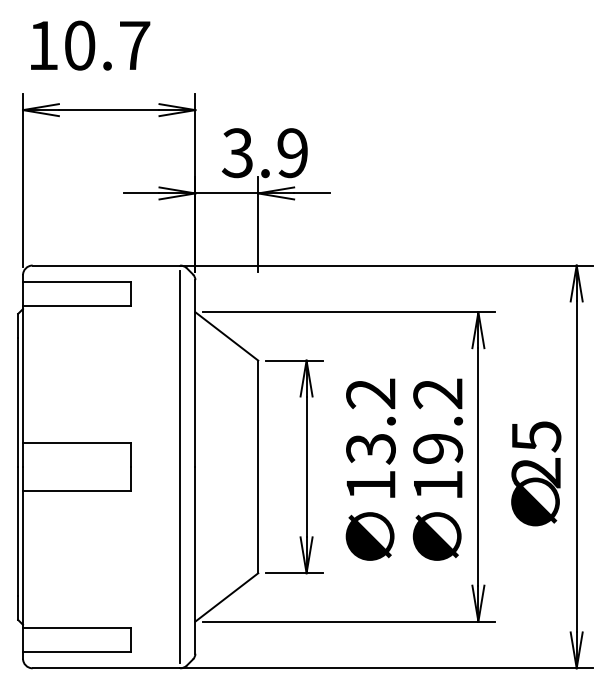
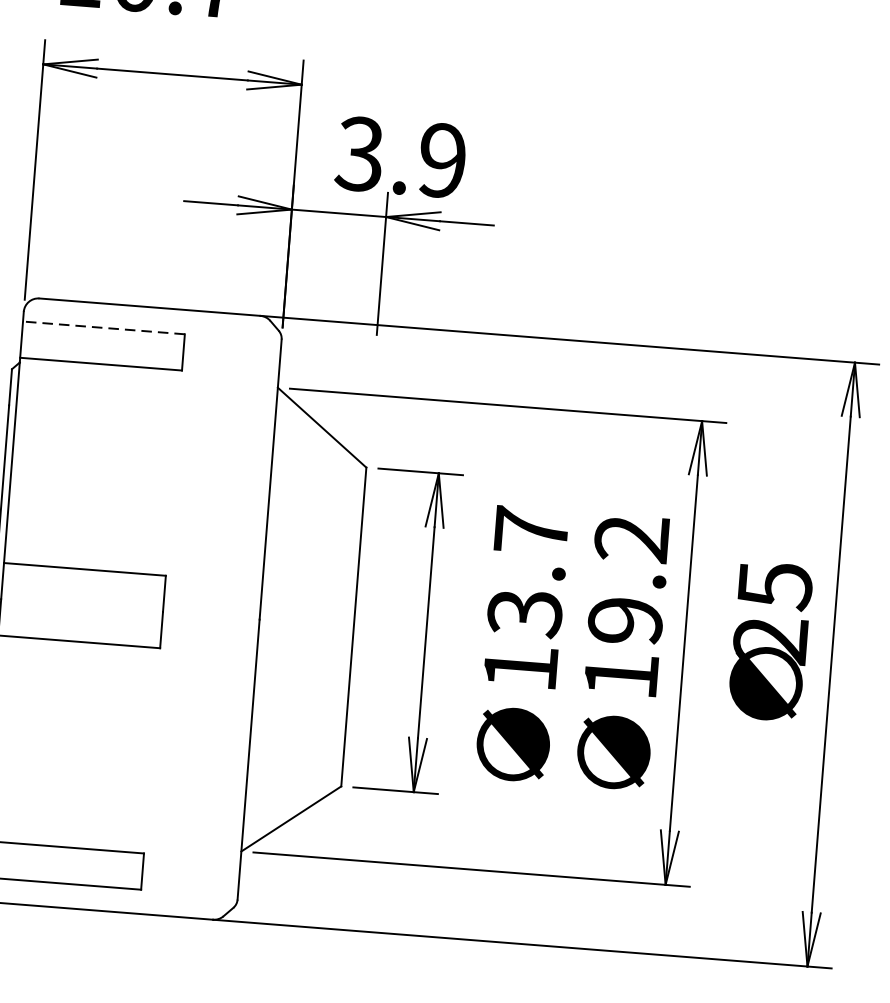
line: (76, 281) -> (103, 327), solid -> dashed
text: (370, 393) -> (530, 530), 13.2 -> 13.7
line: (180, 467) -> (237, 618), removed
text: (536, 473) -> (770, 641), moved

